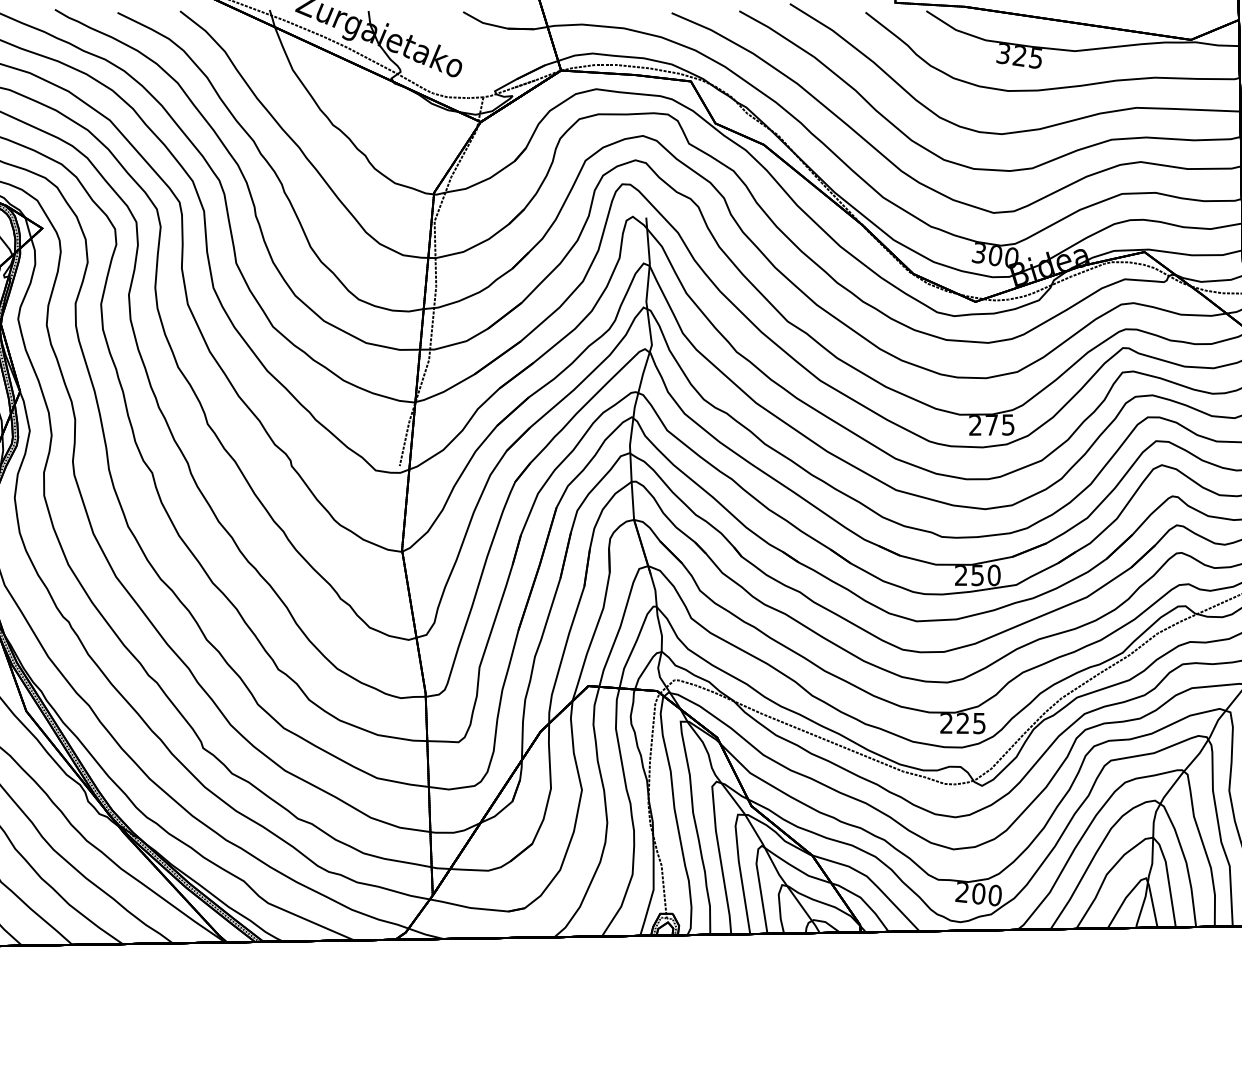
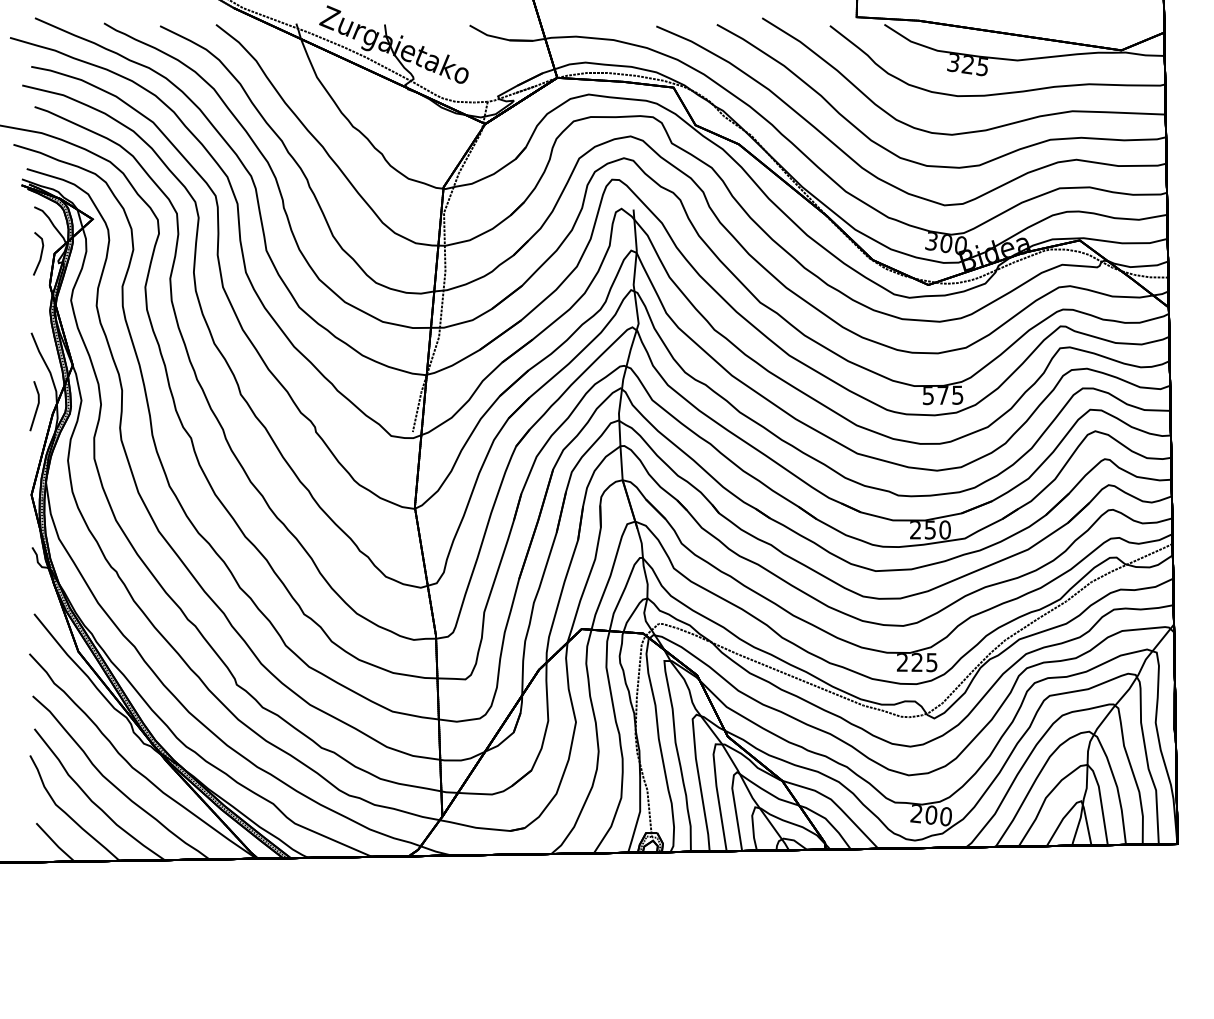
text: (974, 426) -> (927, 396), 275 -> 575

